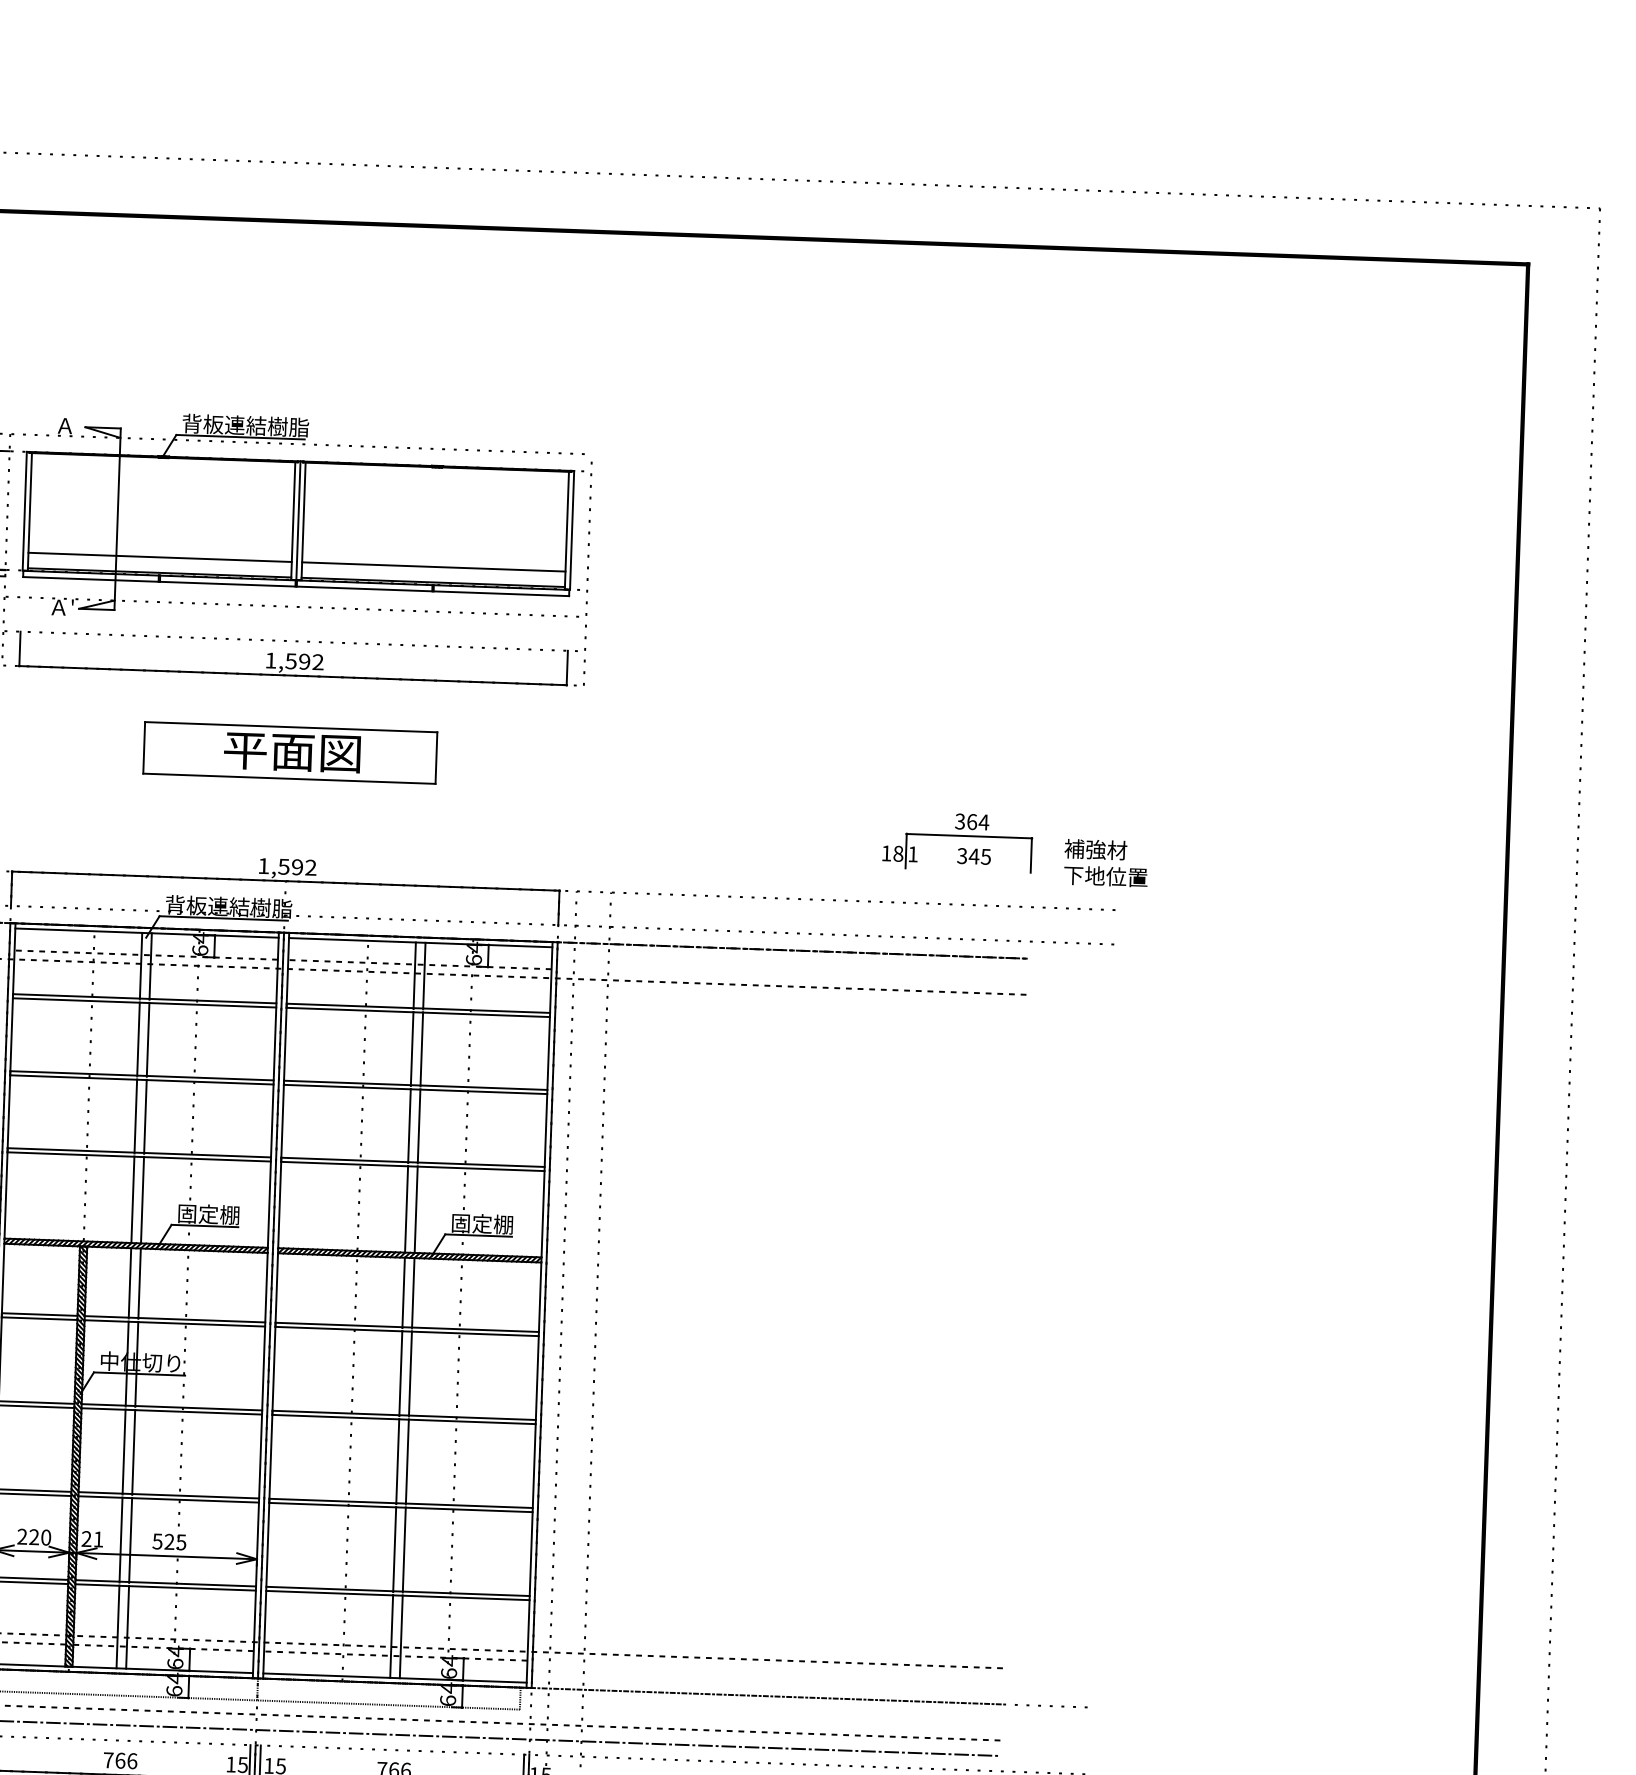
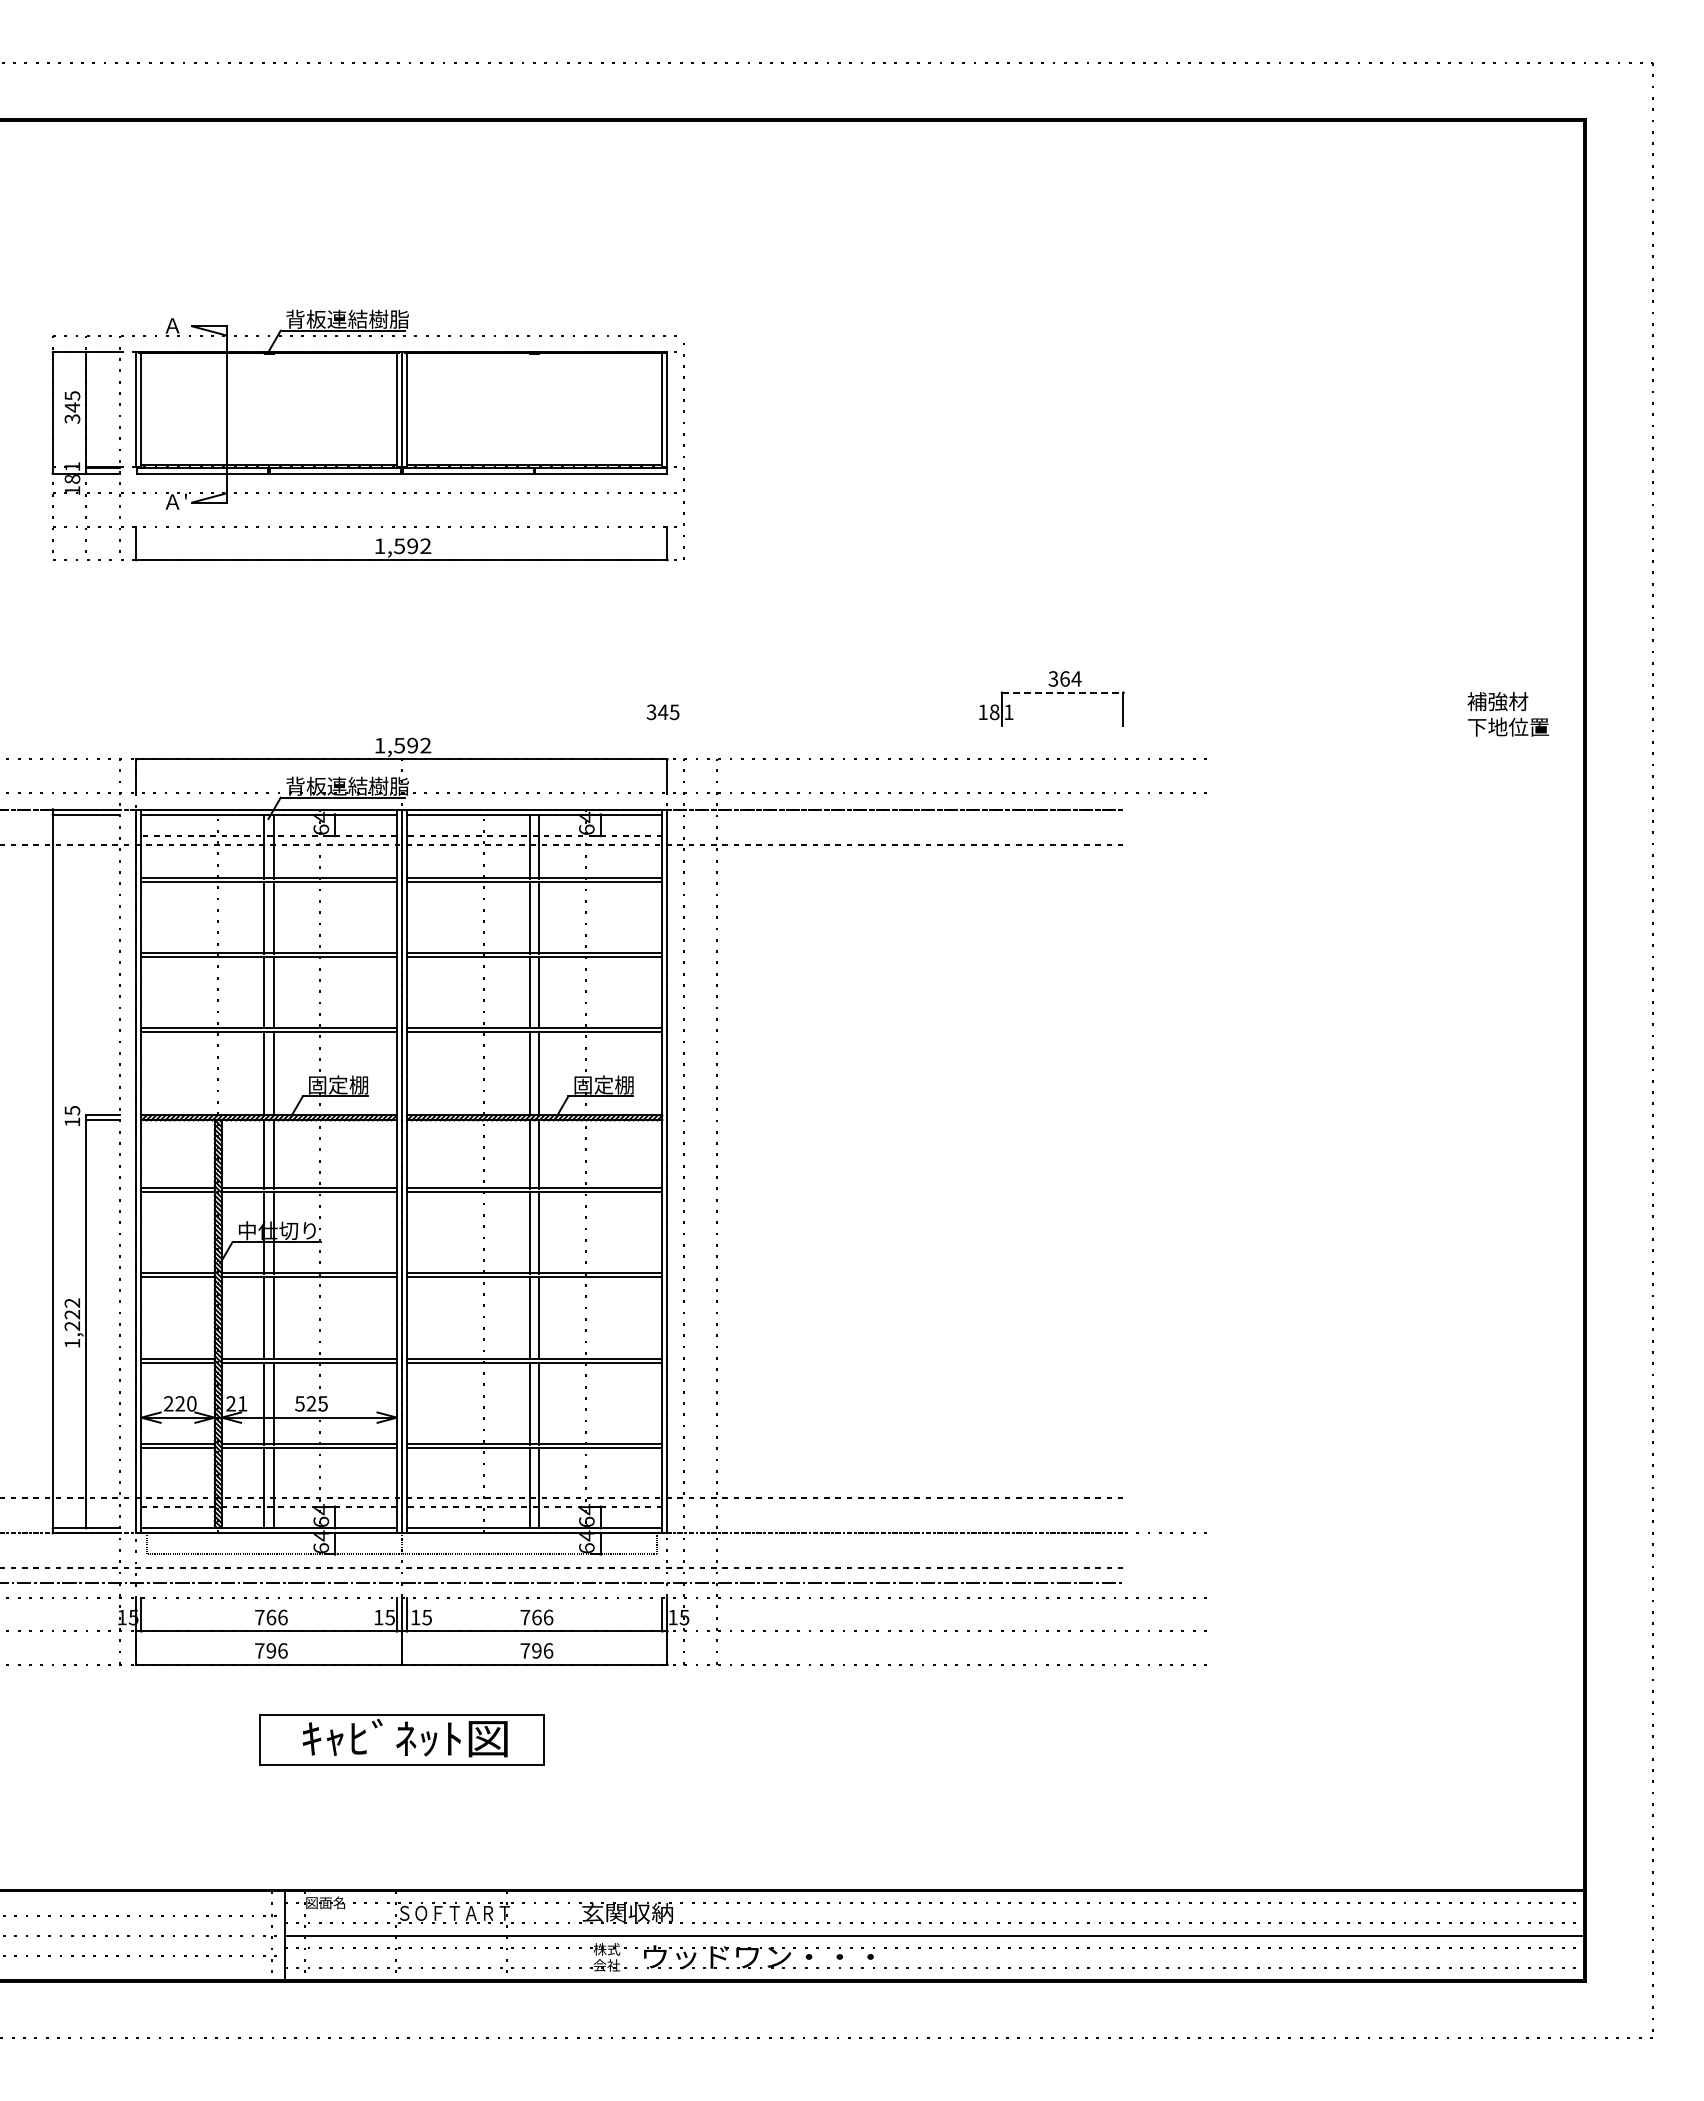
line: (159, 556) -> (268, 449), removed
line: (433, 566) -> (534, 449), removed
part: (289, 752) -> (401, 634), removed
line: (969, 835) -> (1062, 692), solid -> dashed
text: (973, 856) -> (662, 712), moved
text: (1105, 863) -> (1507, 714), moved

